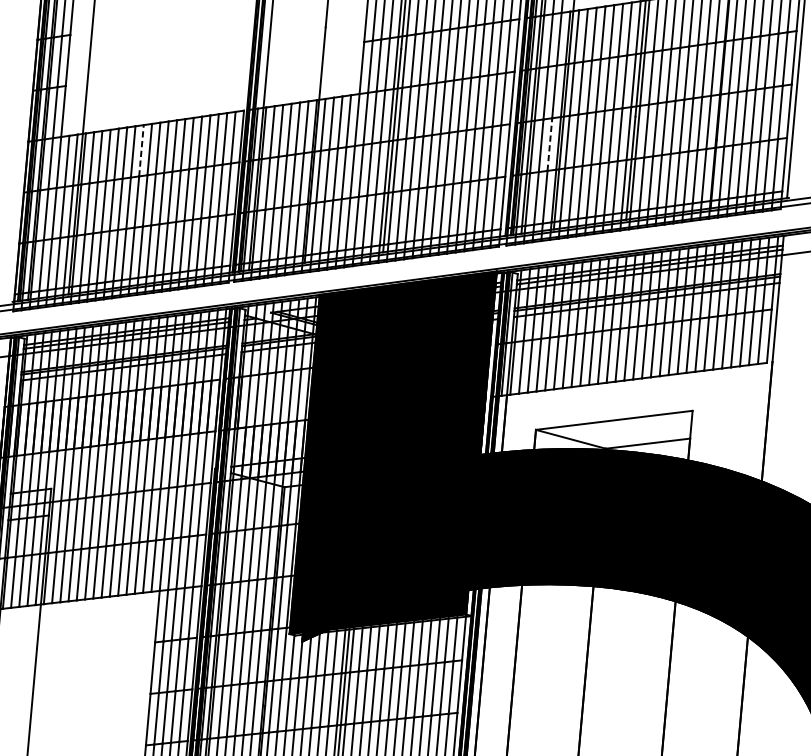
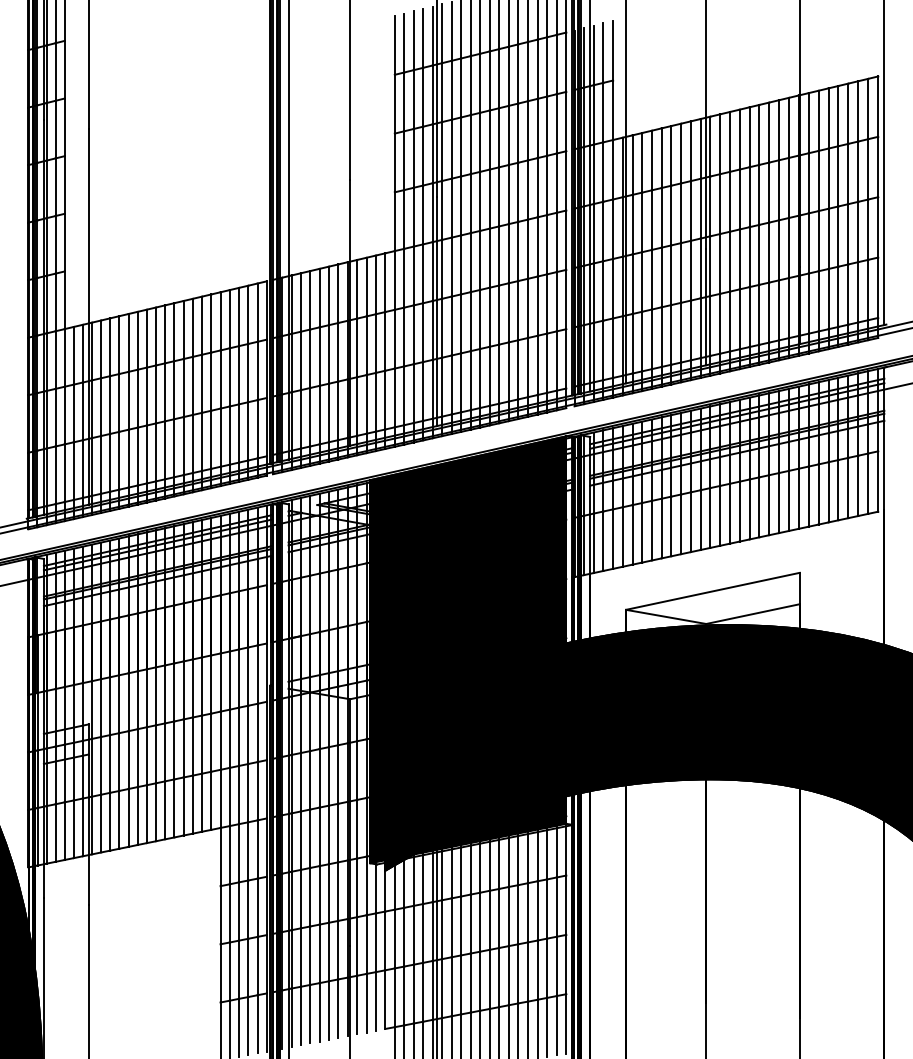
line: (550, 144) -> (613, 288), dashed -> solid
line: (141, 150) -> (156, 336), dashed -> solid

